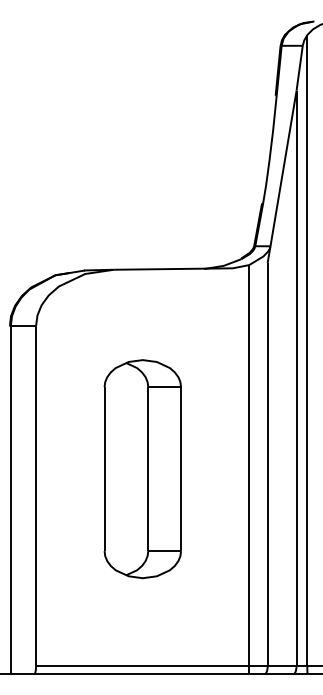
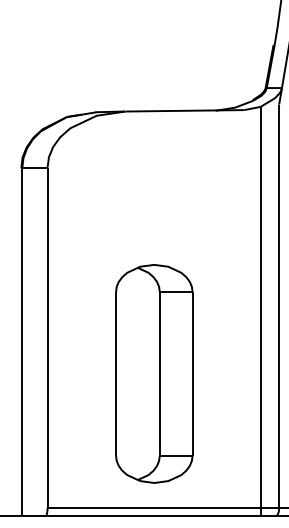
part: (142, 469) -> (153, 374), moved

